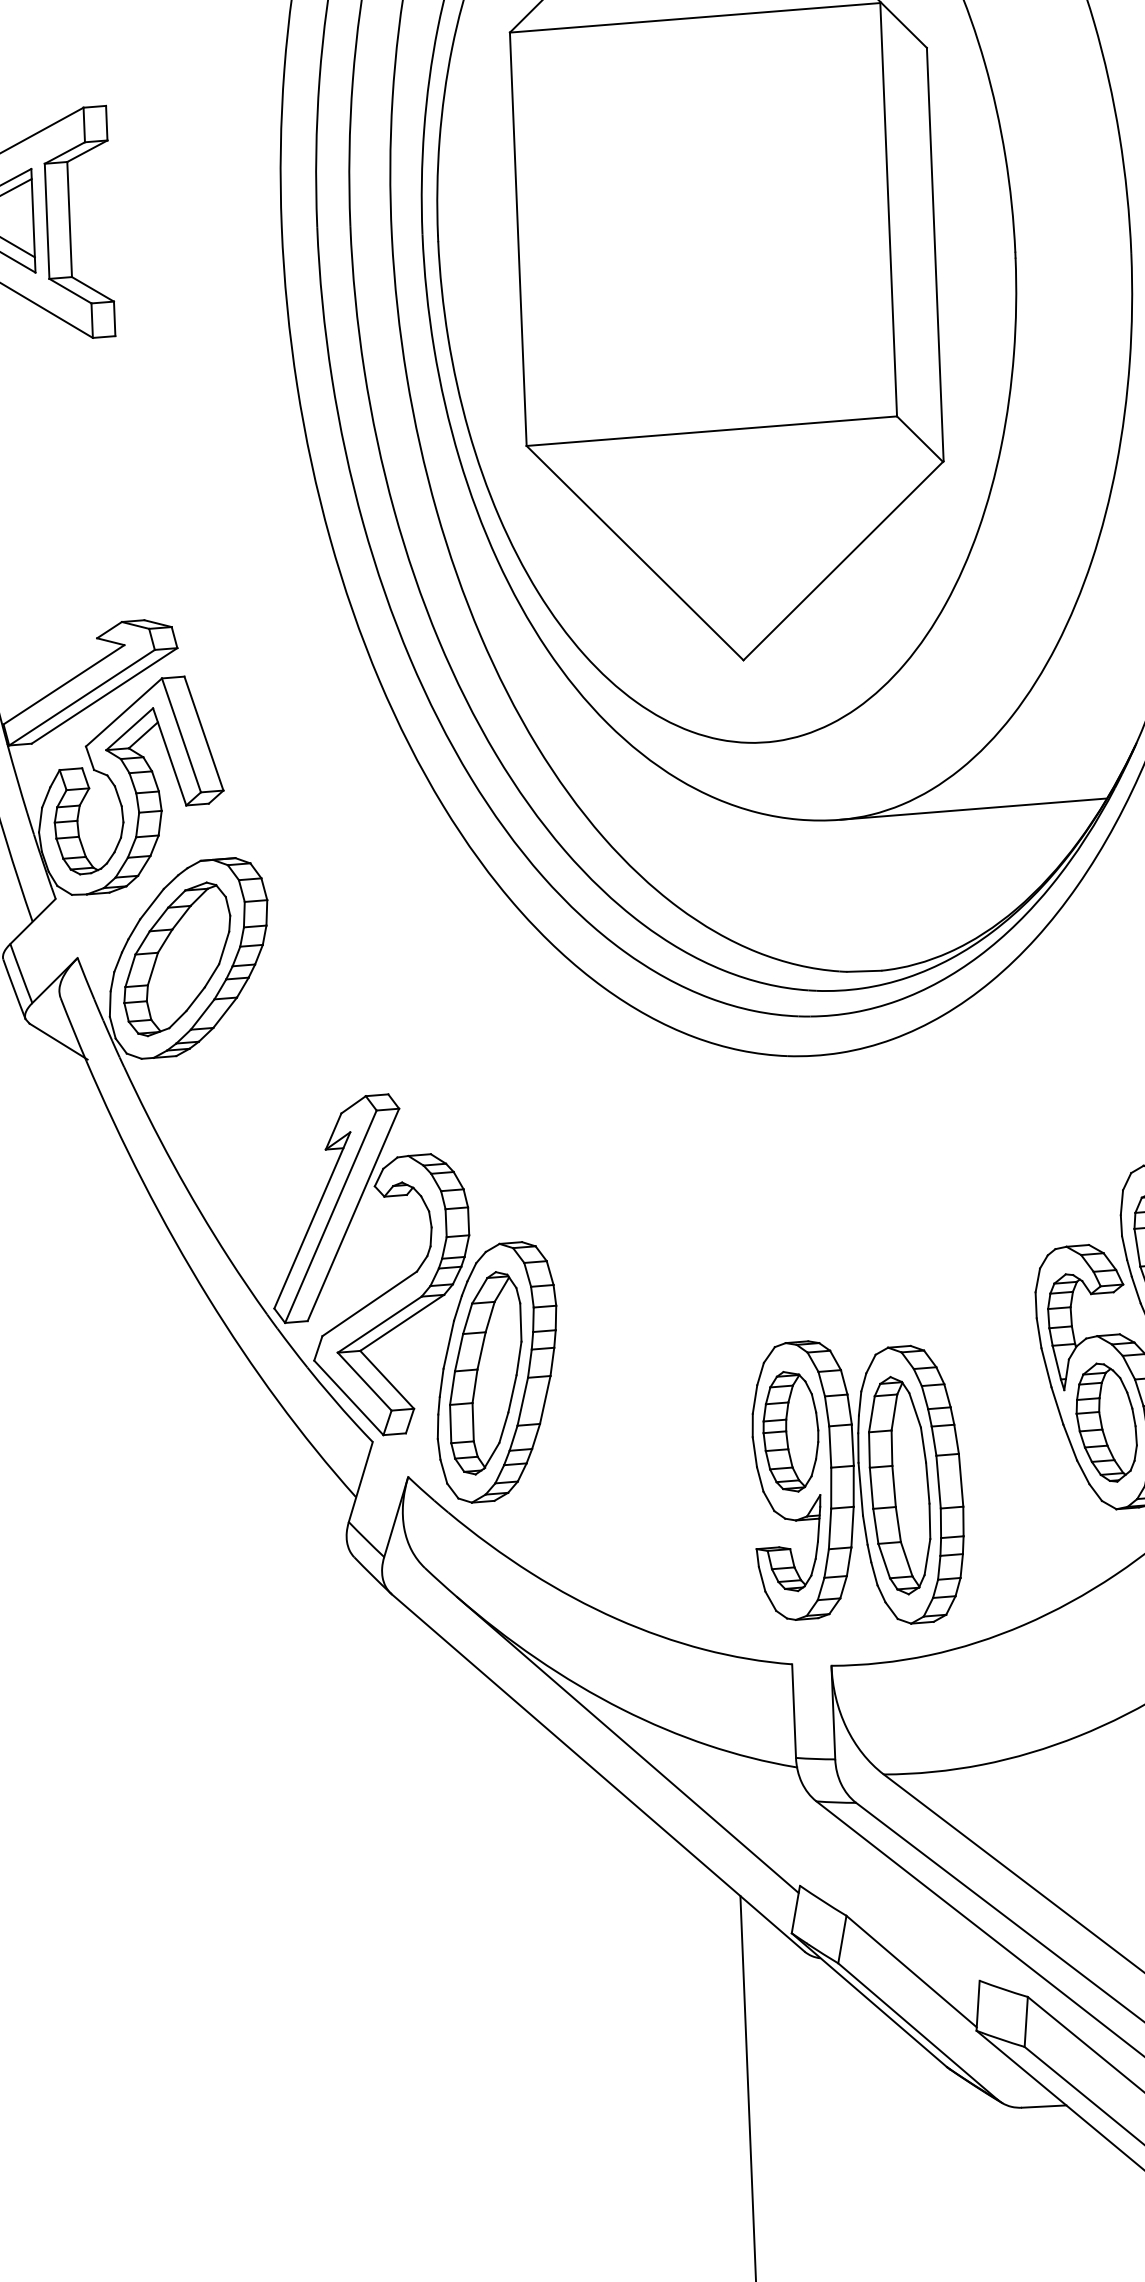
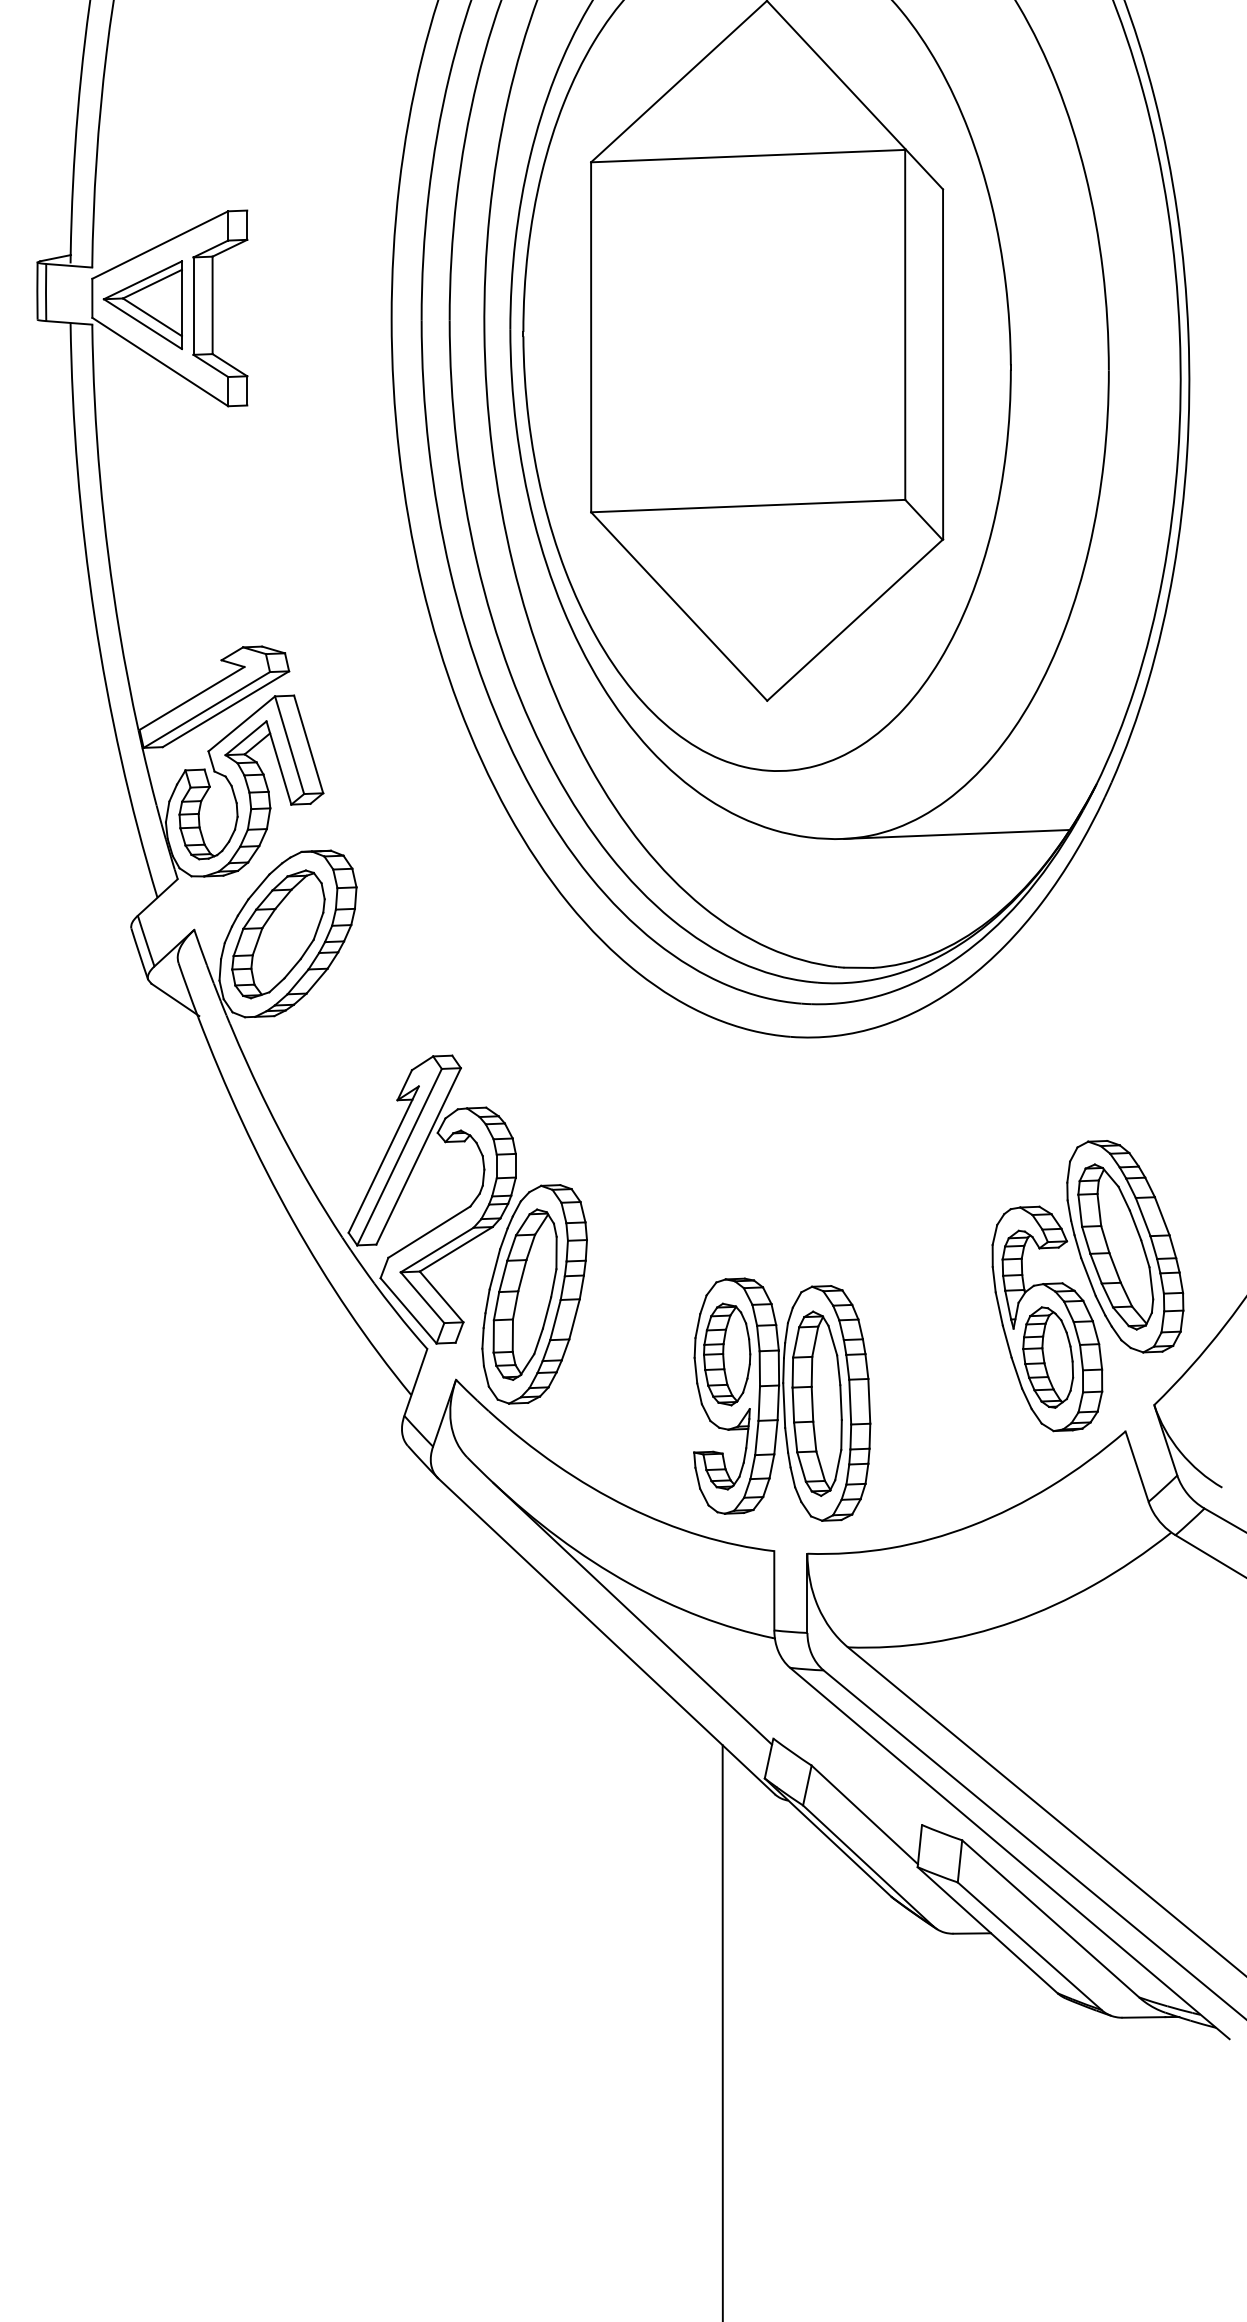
part: (858, 1482) -> (782, 1399), moved

